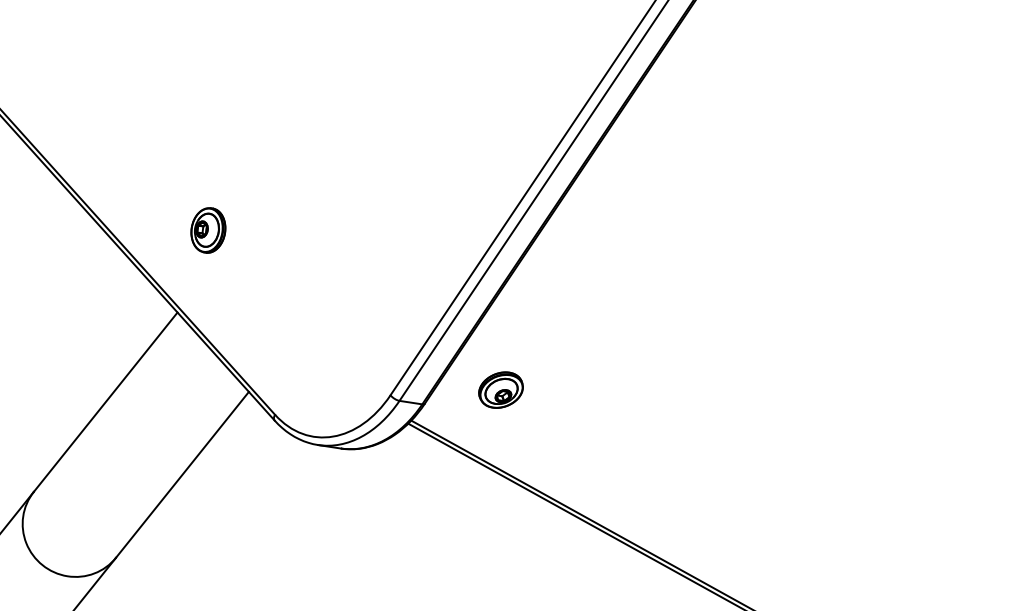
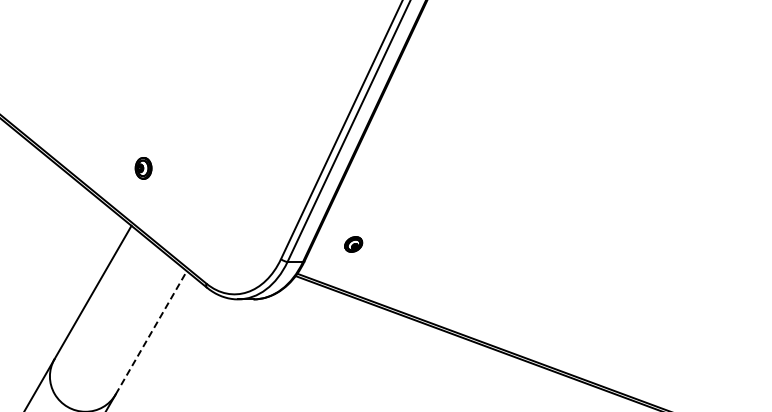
part: (208, 230) -> (143, 168), size x0.7
part: (500, 390) -> (353, 244), size x0.6
line: (182, 474) -> (151, 332), solid -> dashed

